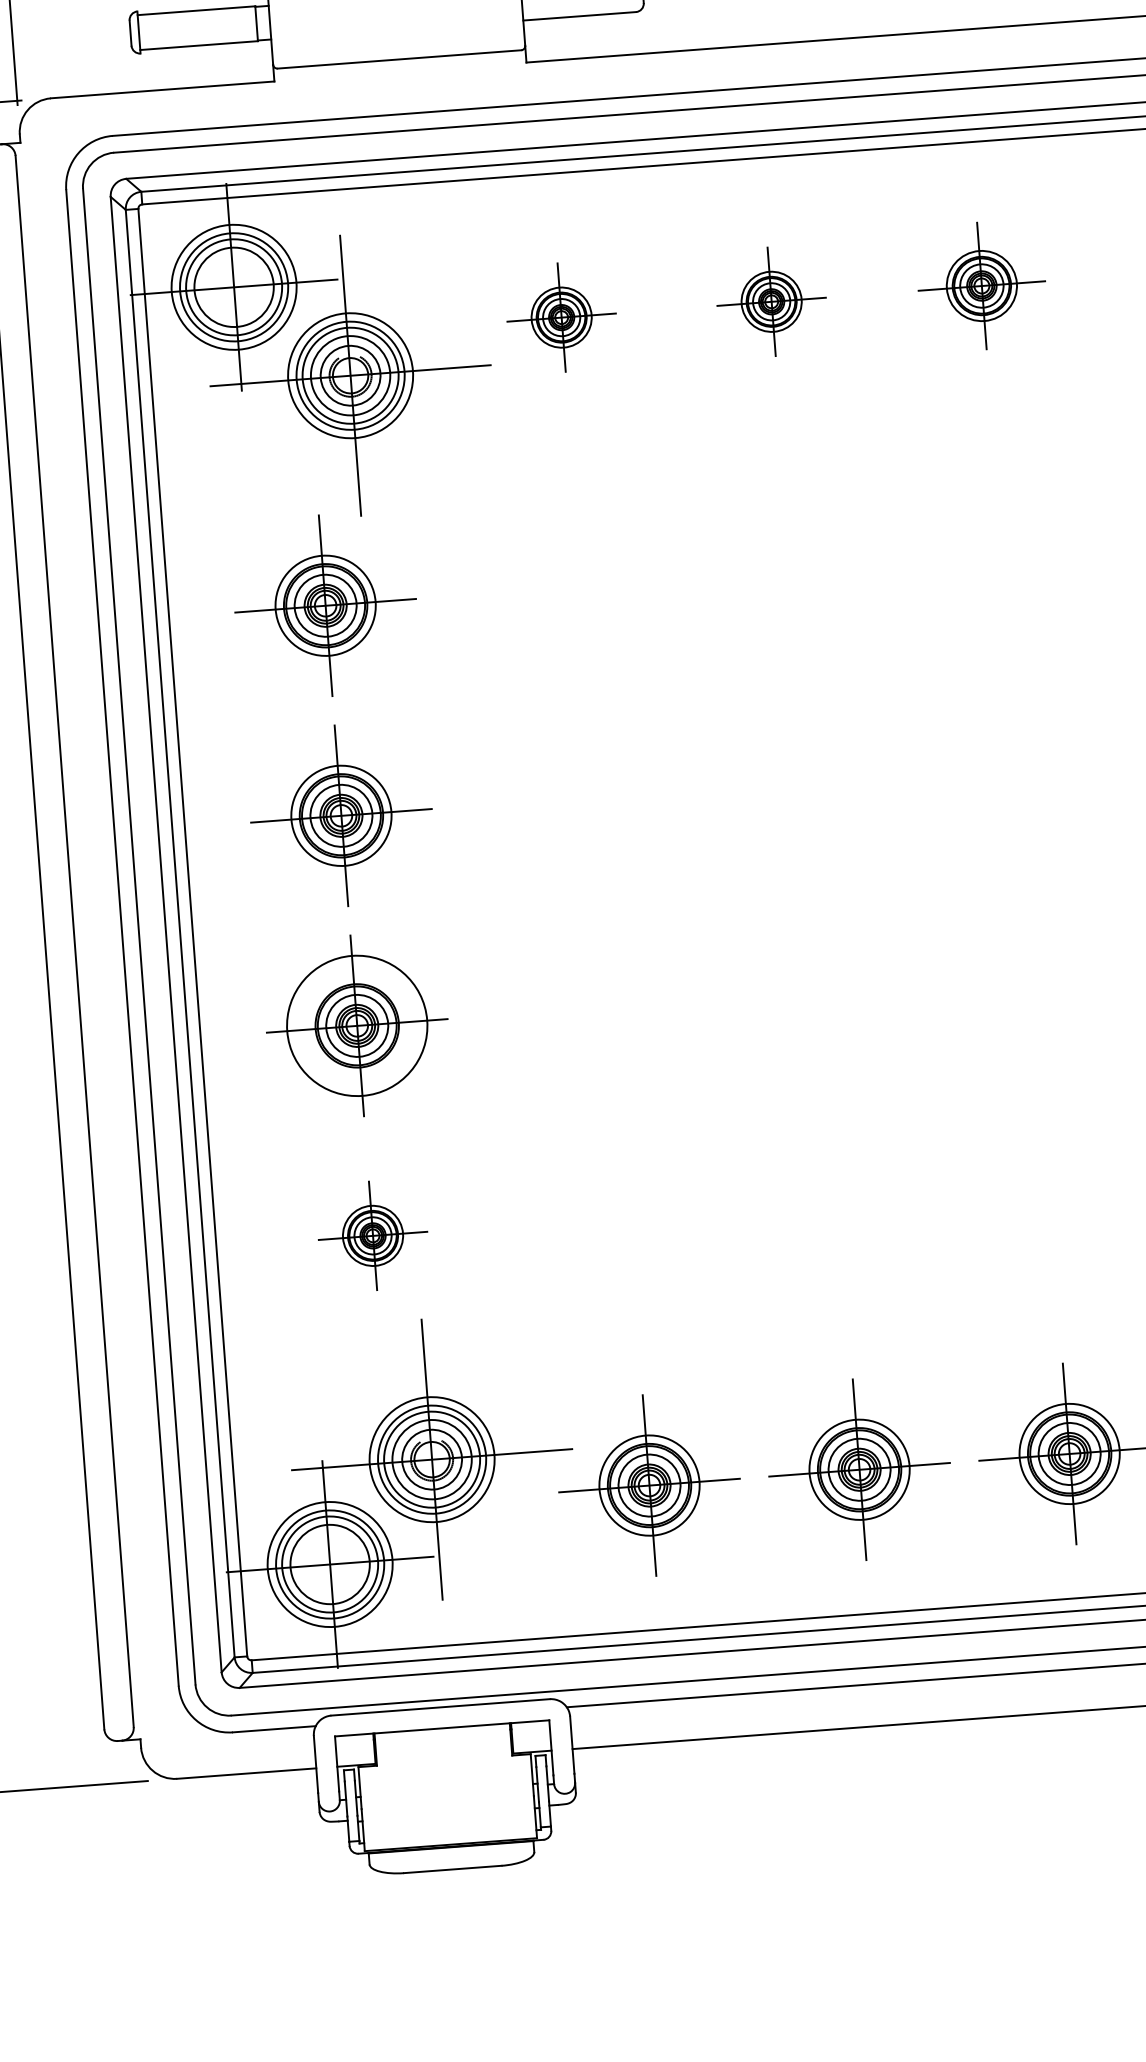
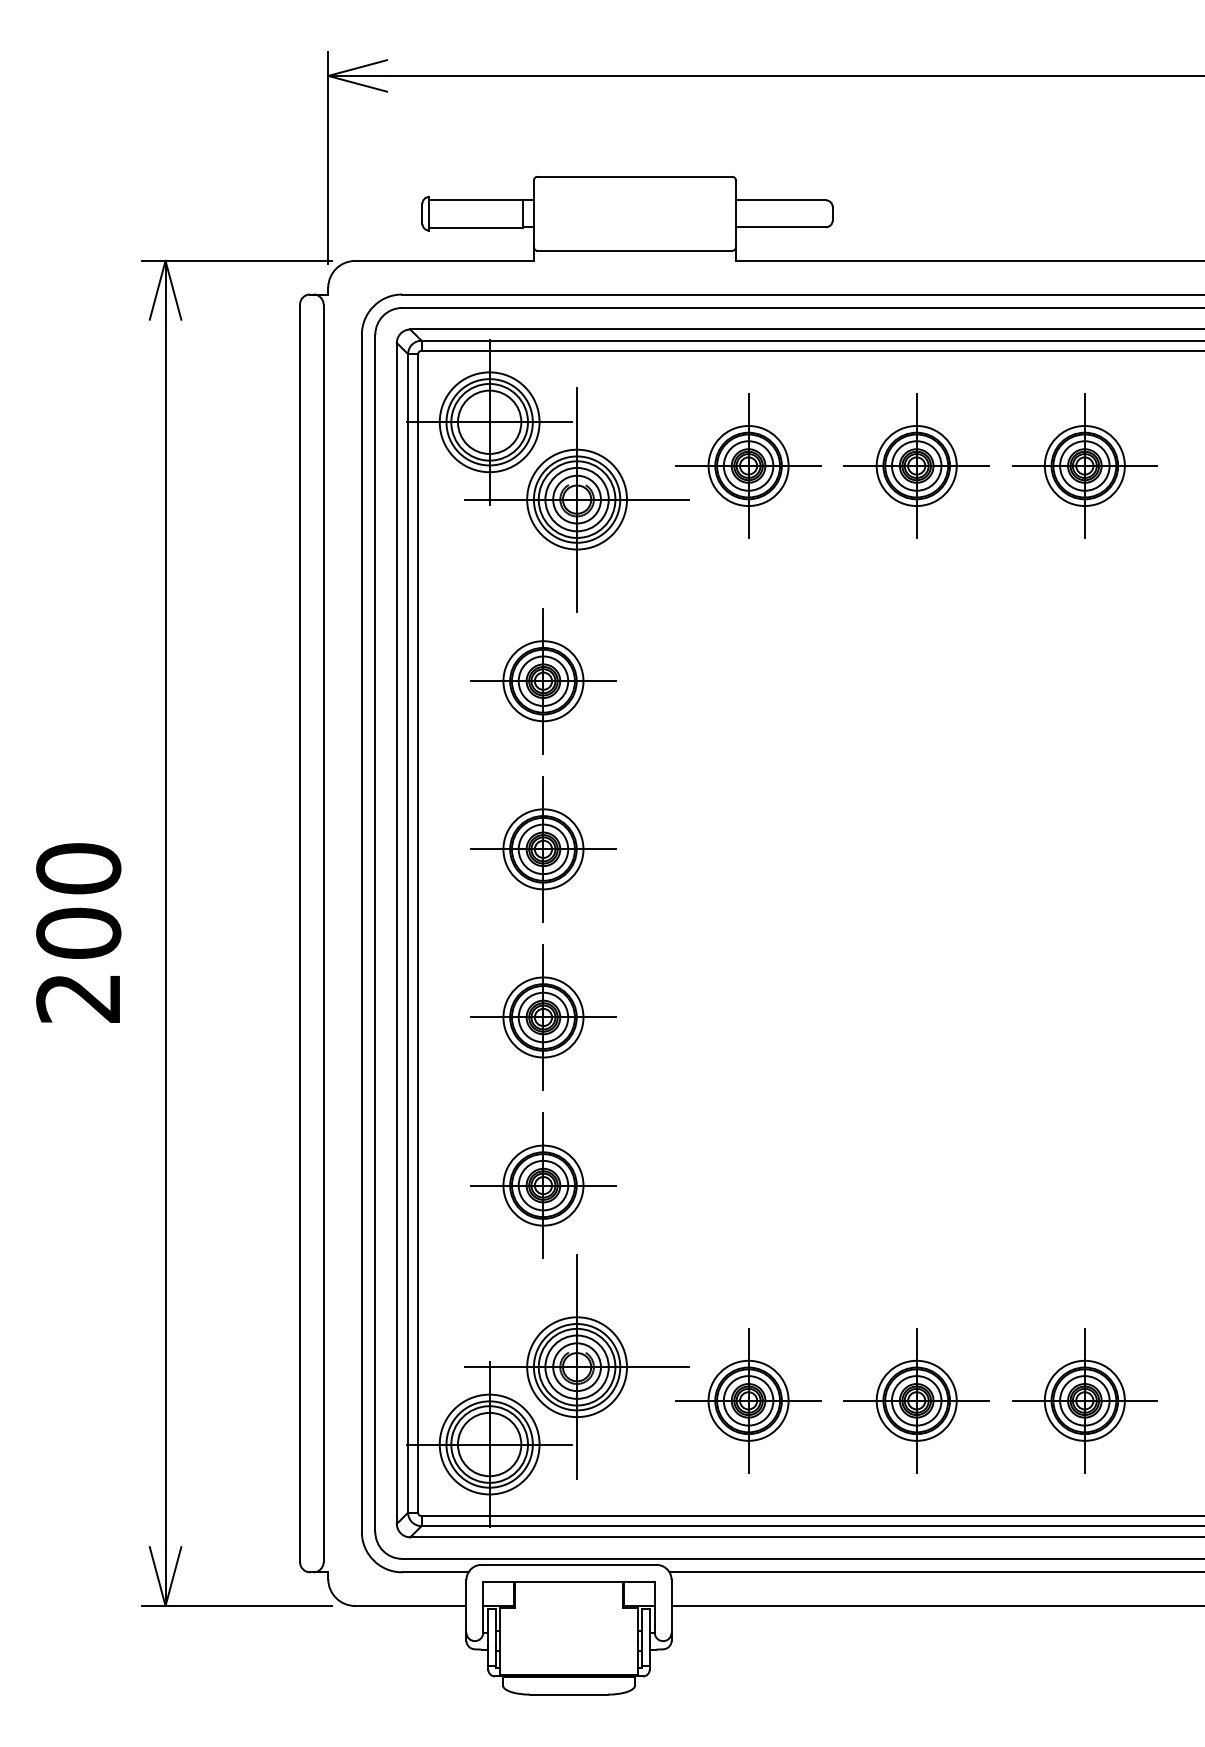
part: (981, 285) -> (1084, 465), size x1.43
part: (771, 301) -> (916, 465), size x1.67
part: (561, 316) -> (748, 465), size x1.67
circle: (357, 1025) -> (543, 1017), size x0.71
part: (373, 1235) -> (543, 1185), size x1.67

